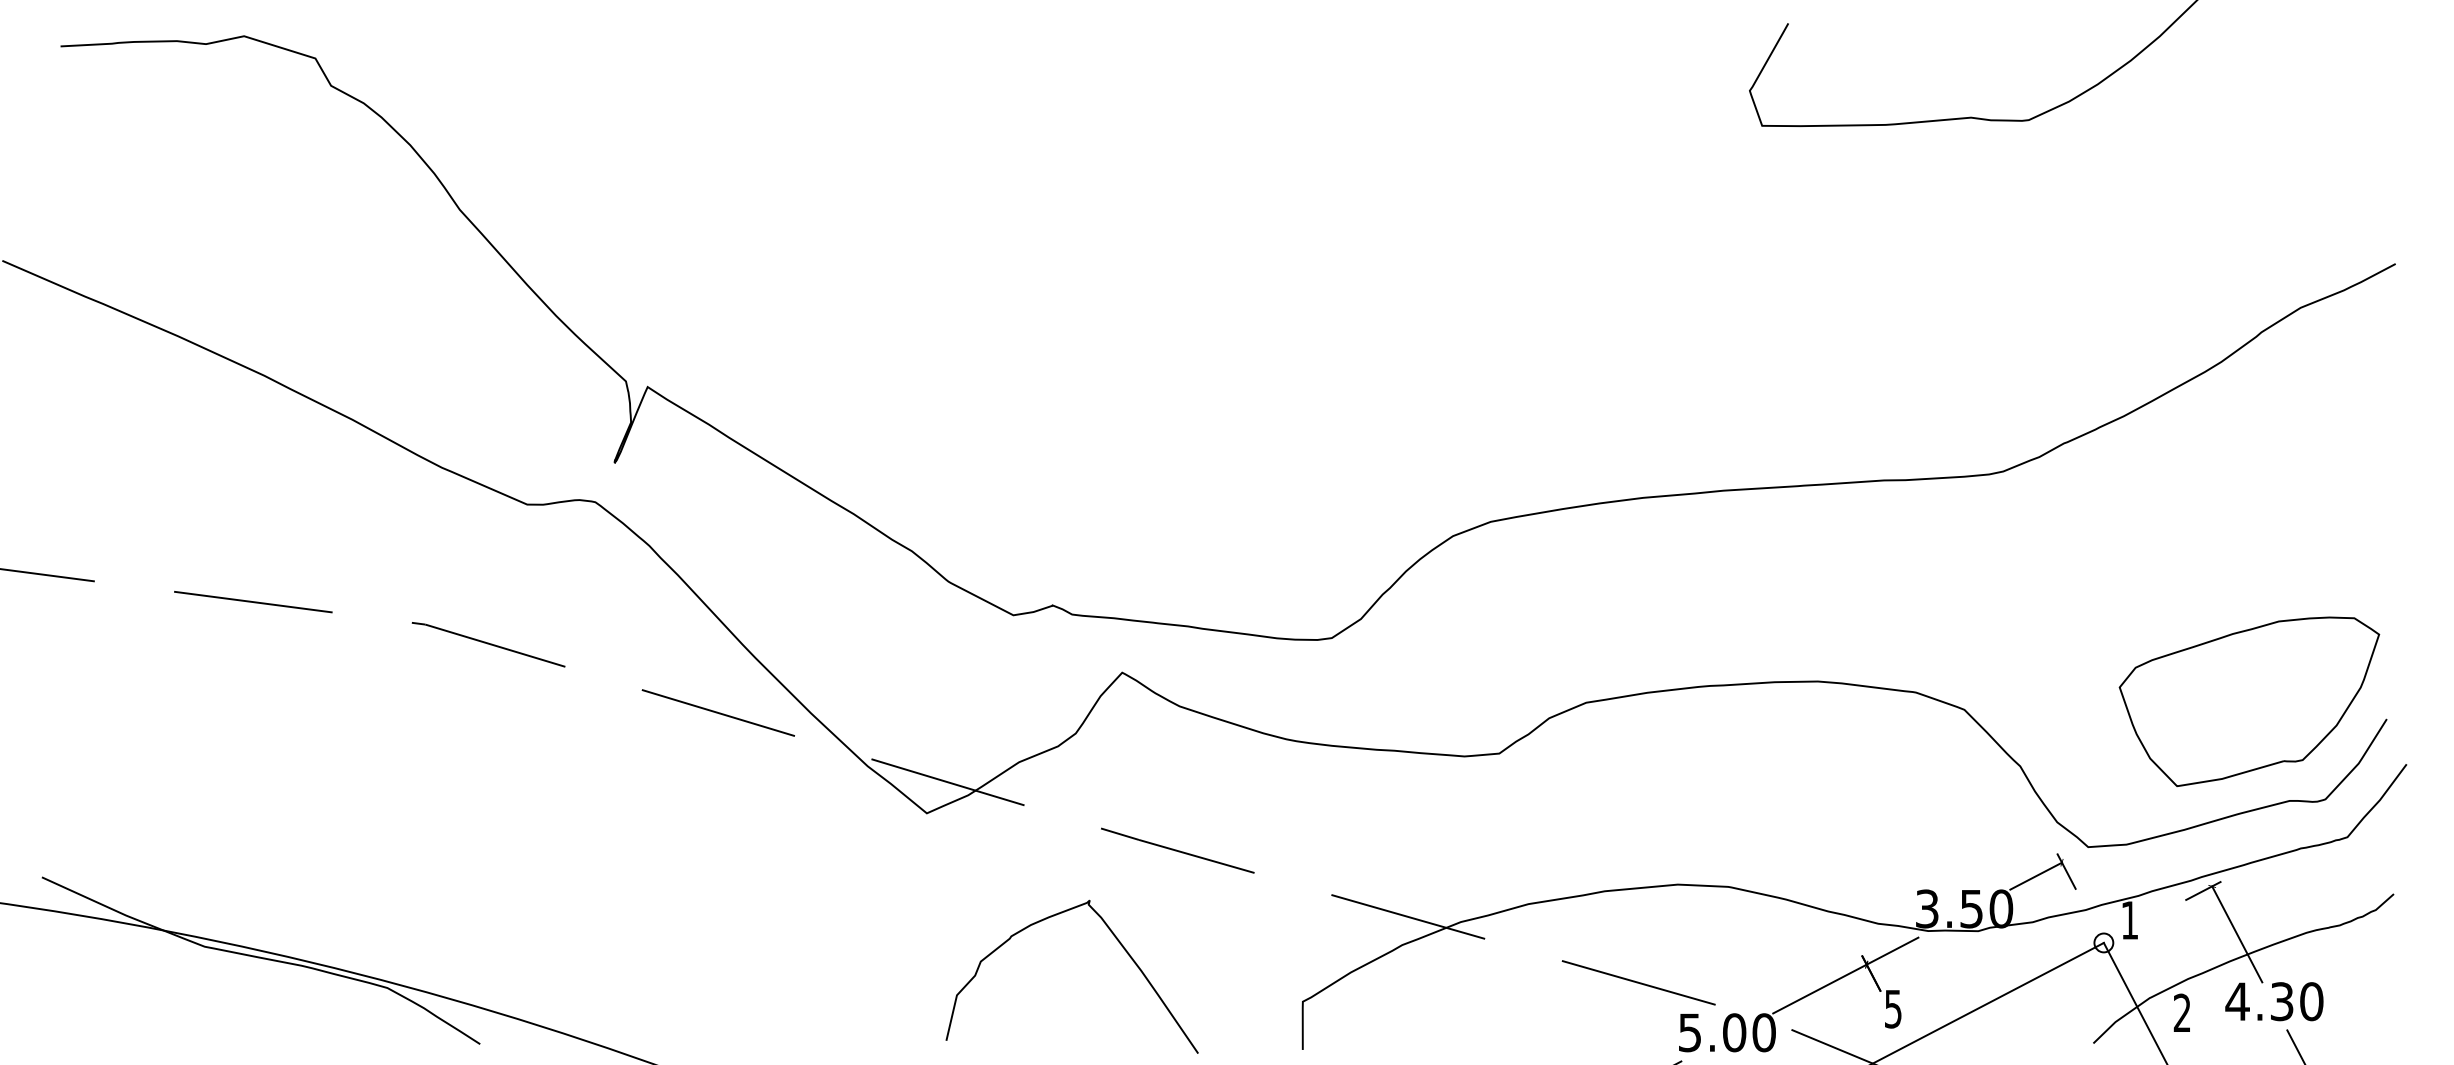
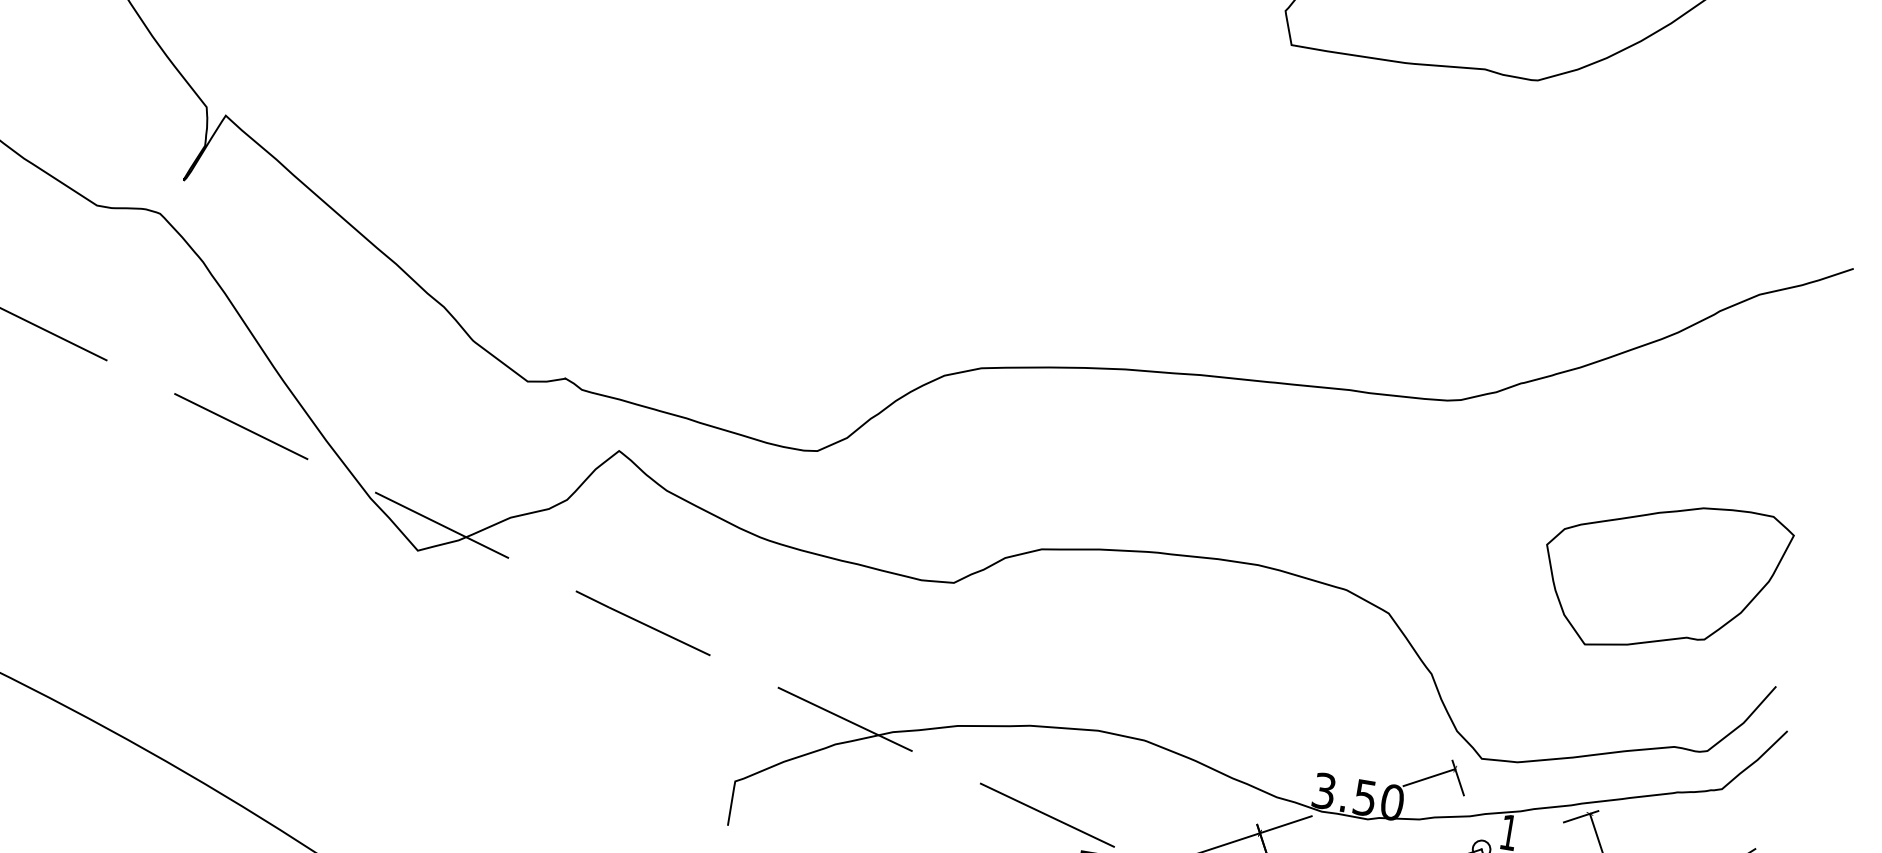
part: (2249, 701) -> (1664, 577), moved
curve: (1118, 942) -> (574, 698), removed

